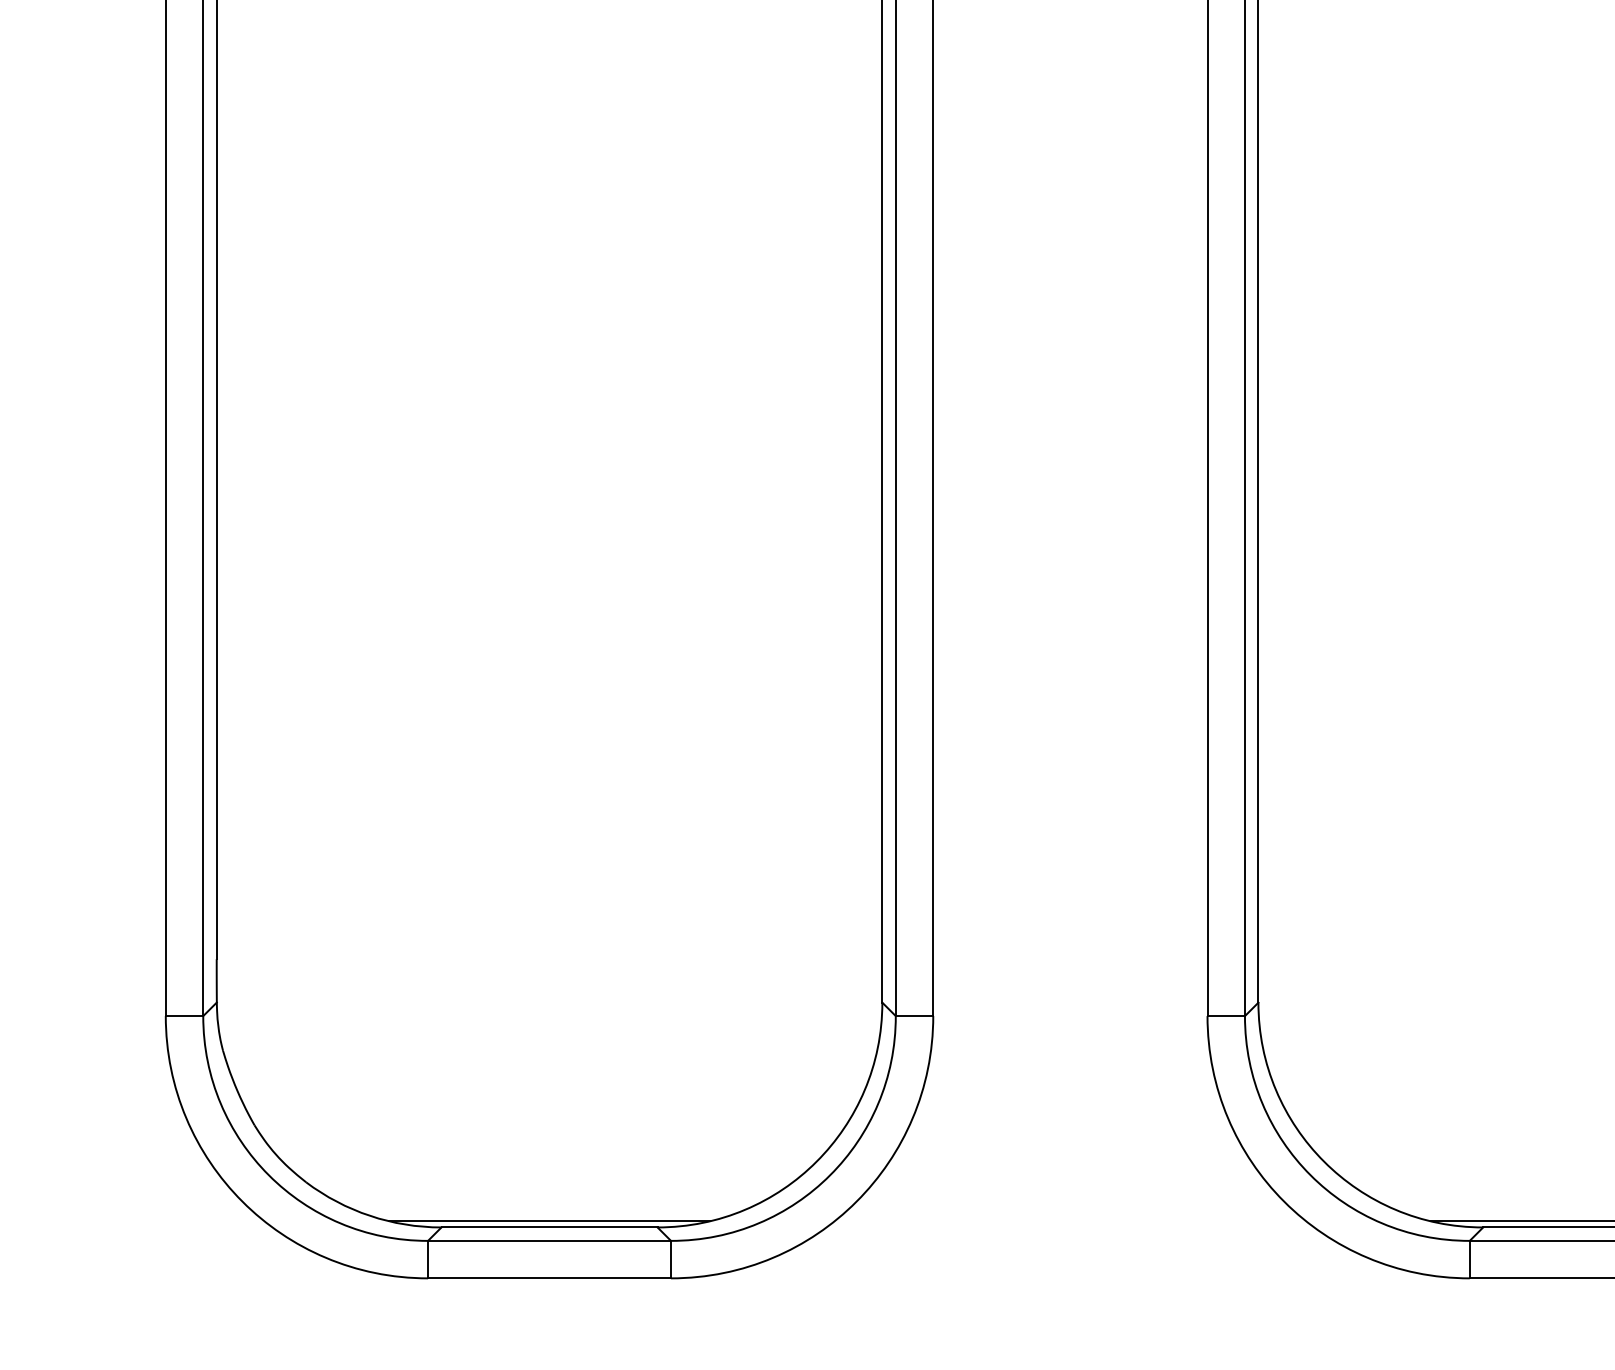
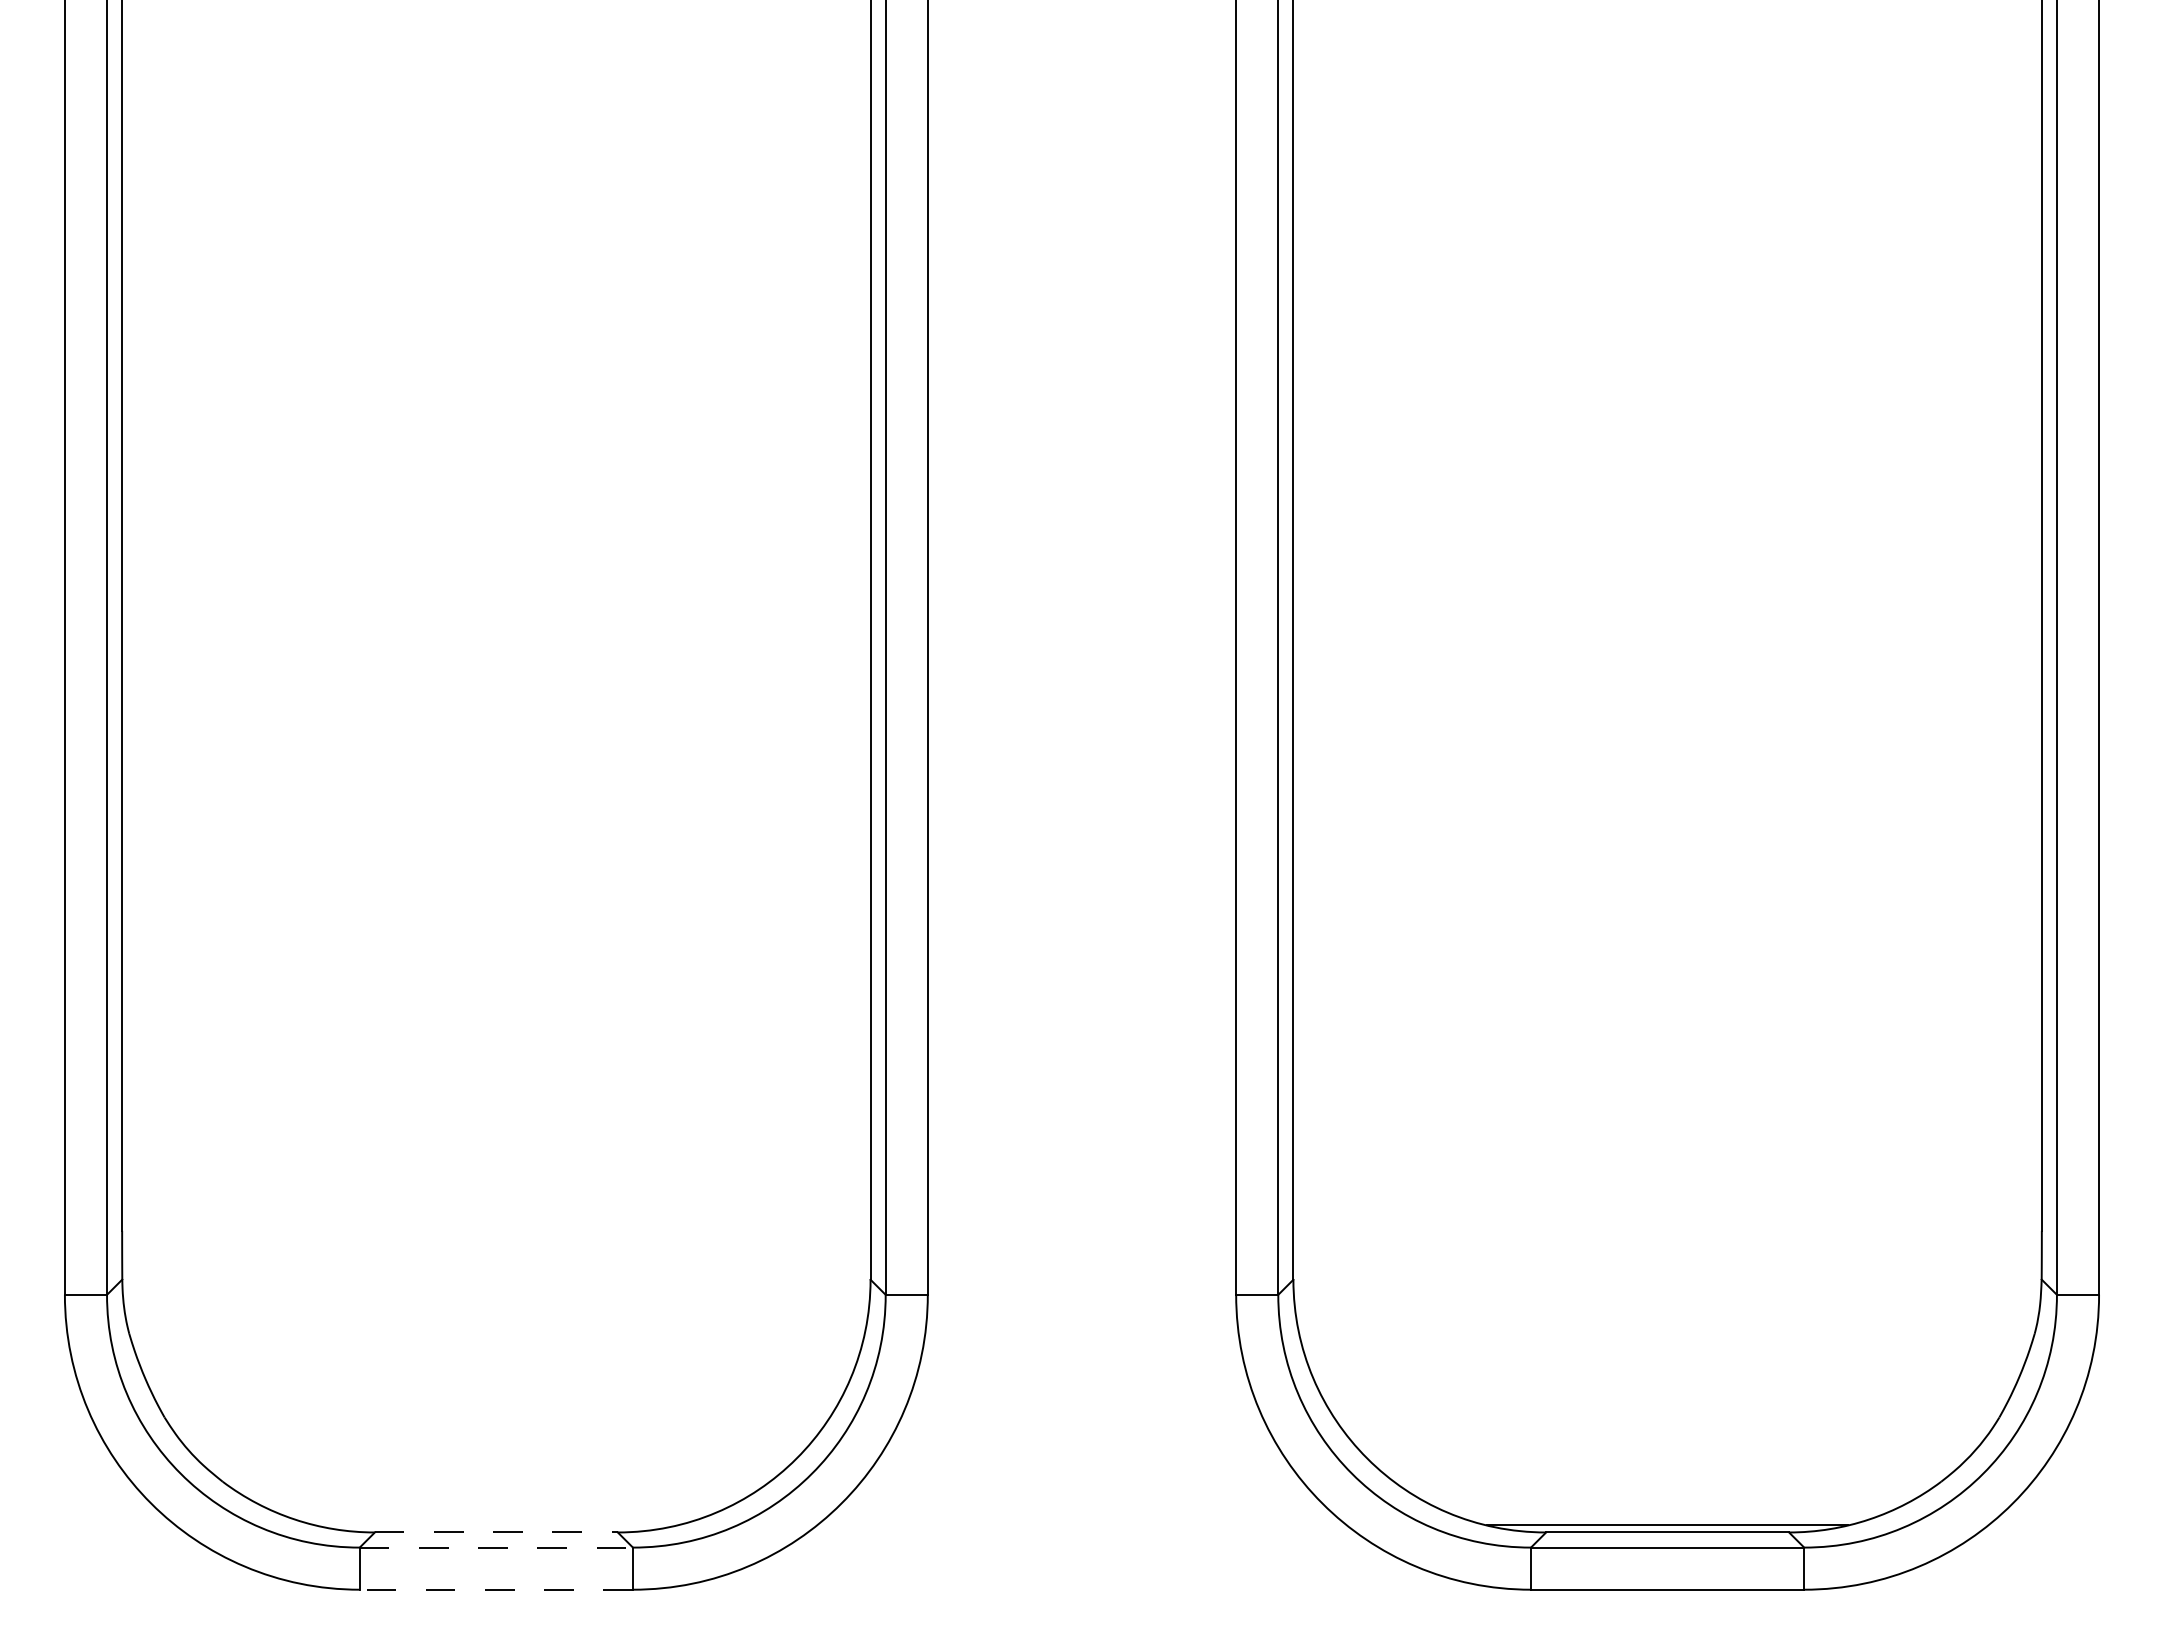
line: (549, 1221) -> (496, 1525), removed
line: (549, 1227) -> (496, 1532), solid -> dashed
line: (549, 1240) -> (496, 1547), solid -> dashed
line: (549, 1278) -> (496, 1589), solid -> dashed

